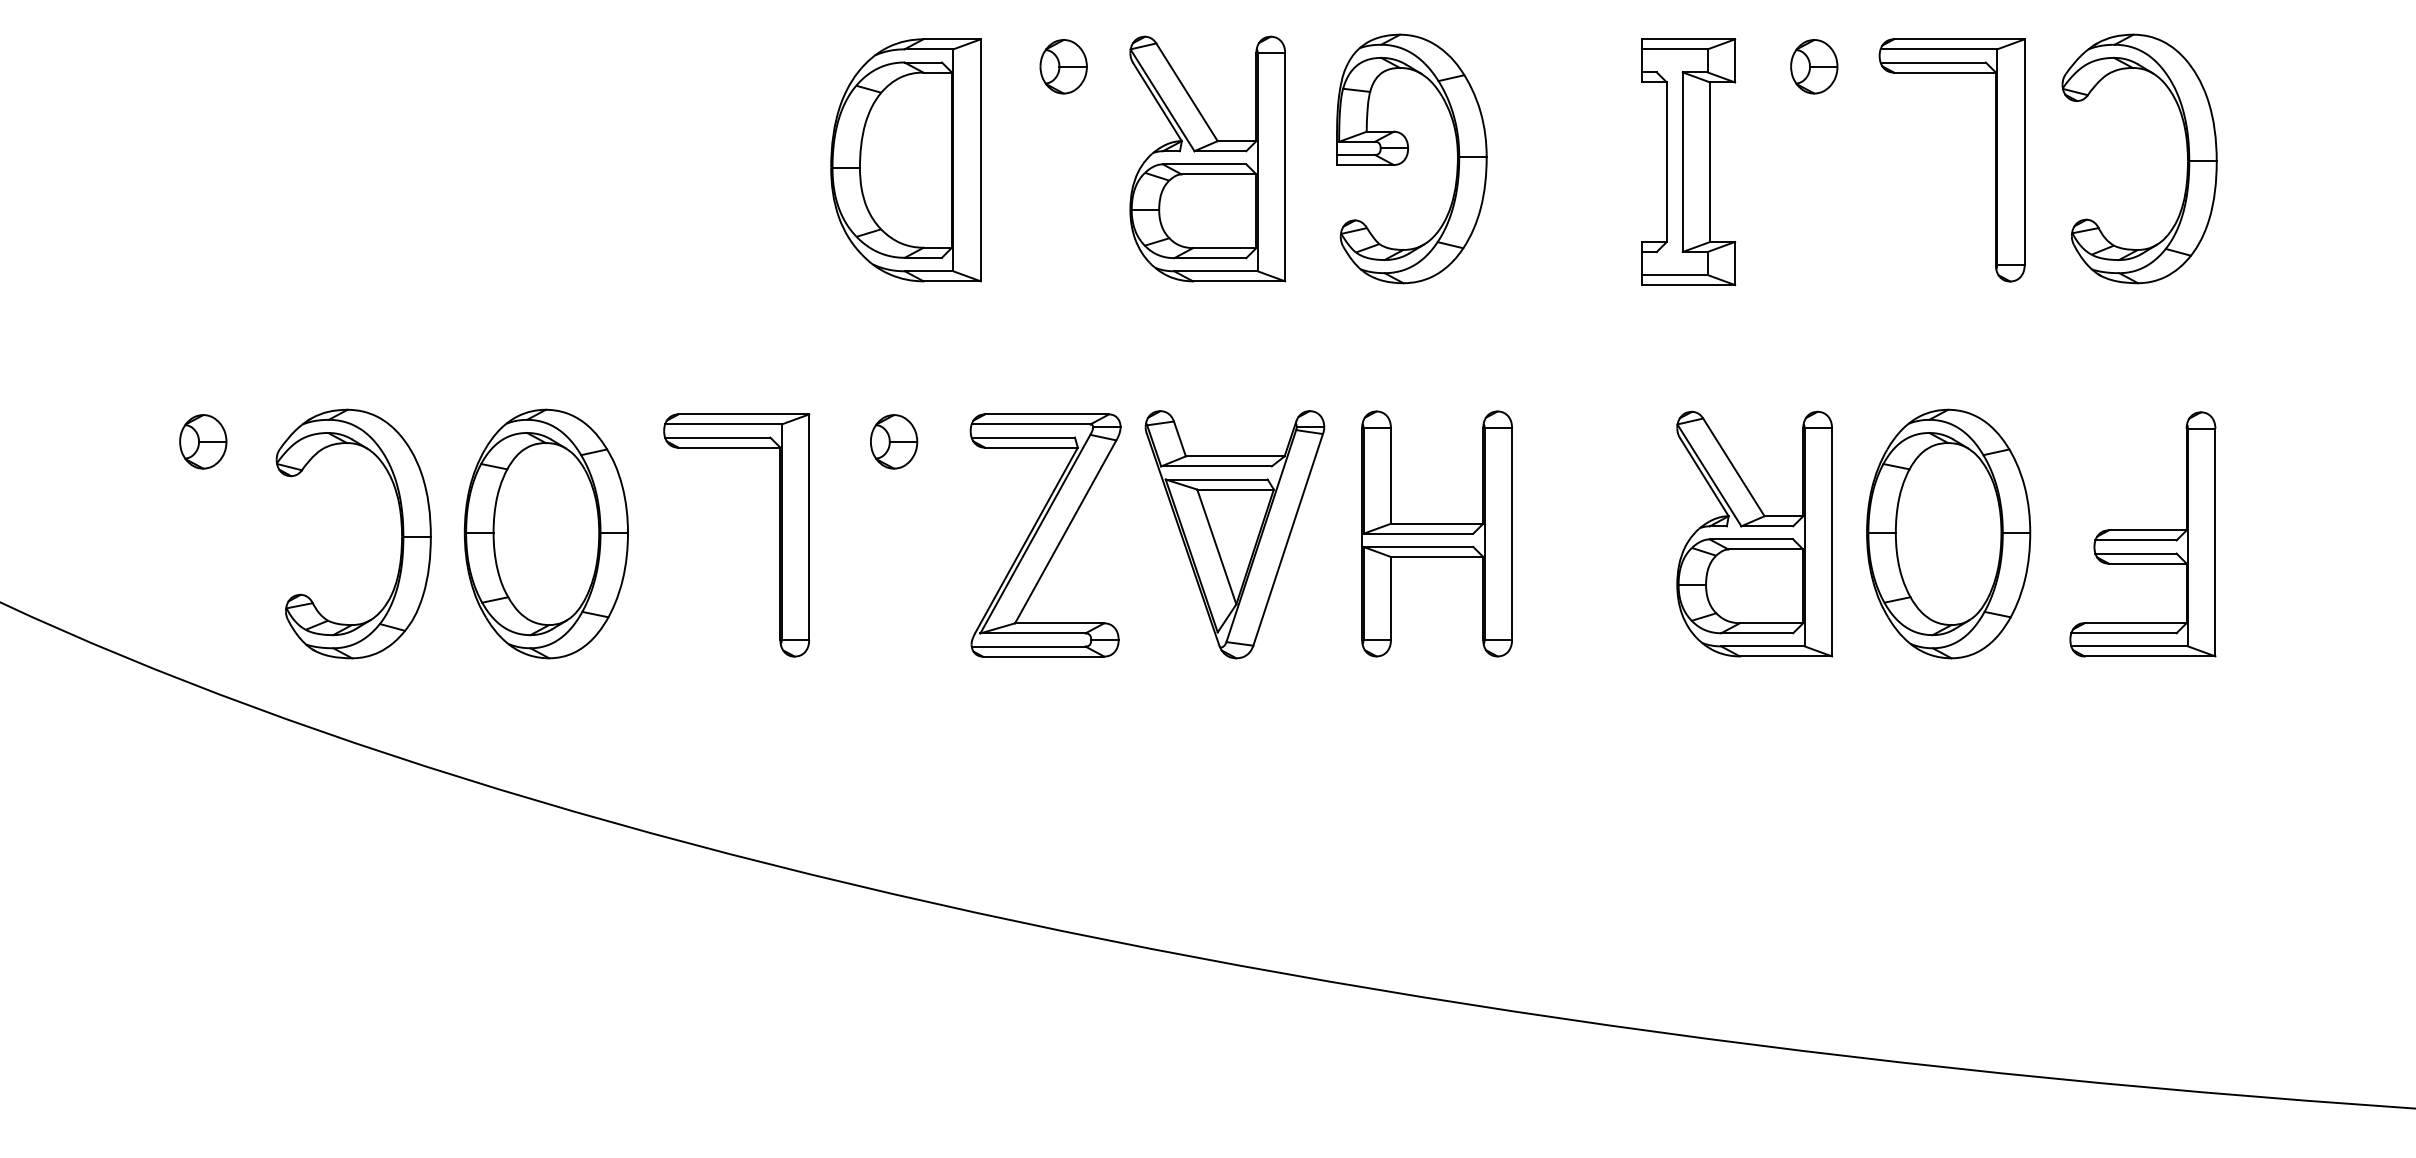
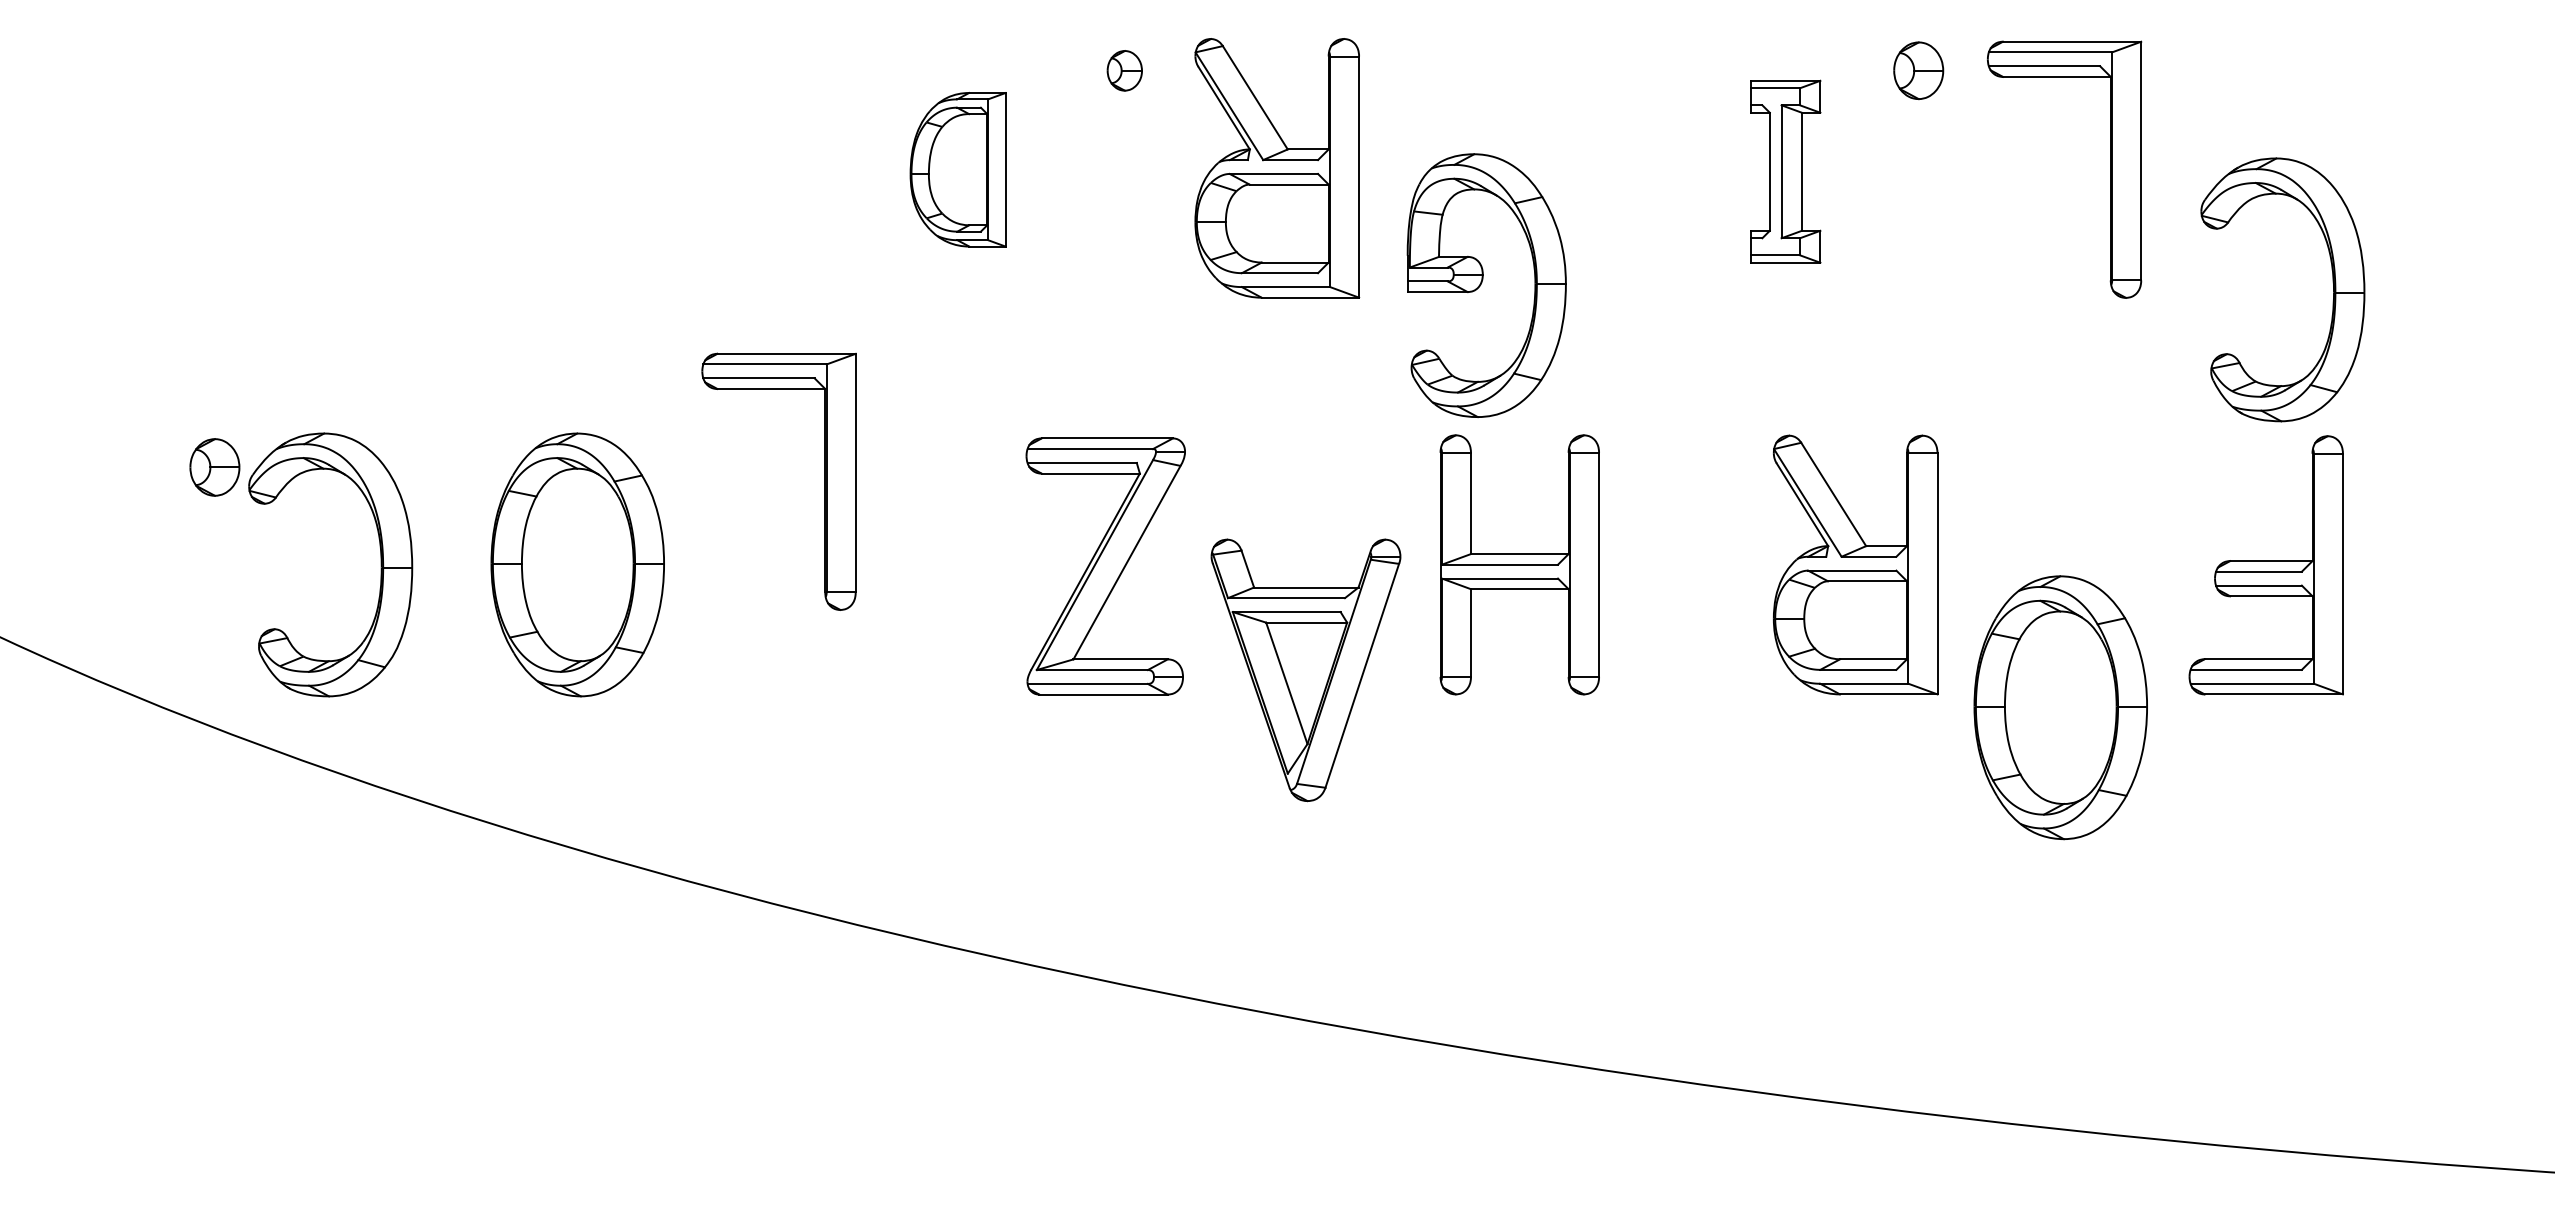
part: (1063, 66) -> (1124, 70), size x0.7
part: (2186, 152) -> (2332, 283), moved
part: (1411, 158) -> (1486, 285), moved
part: (905, 160) -> (957, 169), size x0.6
part: (1688, 162) -> (1785, 172), size x0.7
part: (894, 441) -> (945, 467), removed
part: (400, 526) -> (380, 556), moved
part: (1948, 533) -> (2060, 707), moved
part: (1234, 534) -> (1305, 670), moved
part: (779, 535) -> (824, 481), moved

